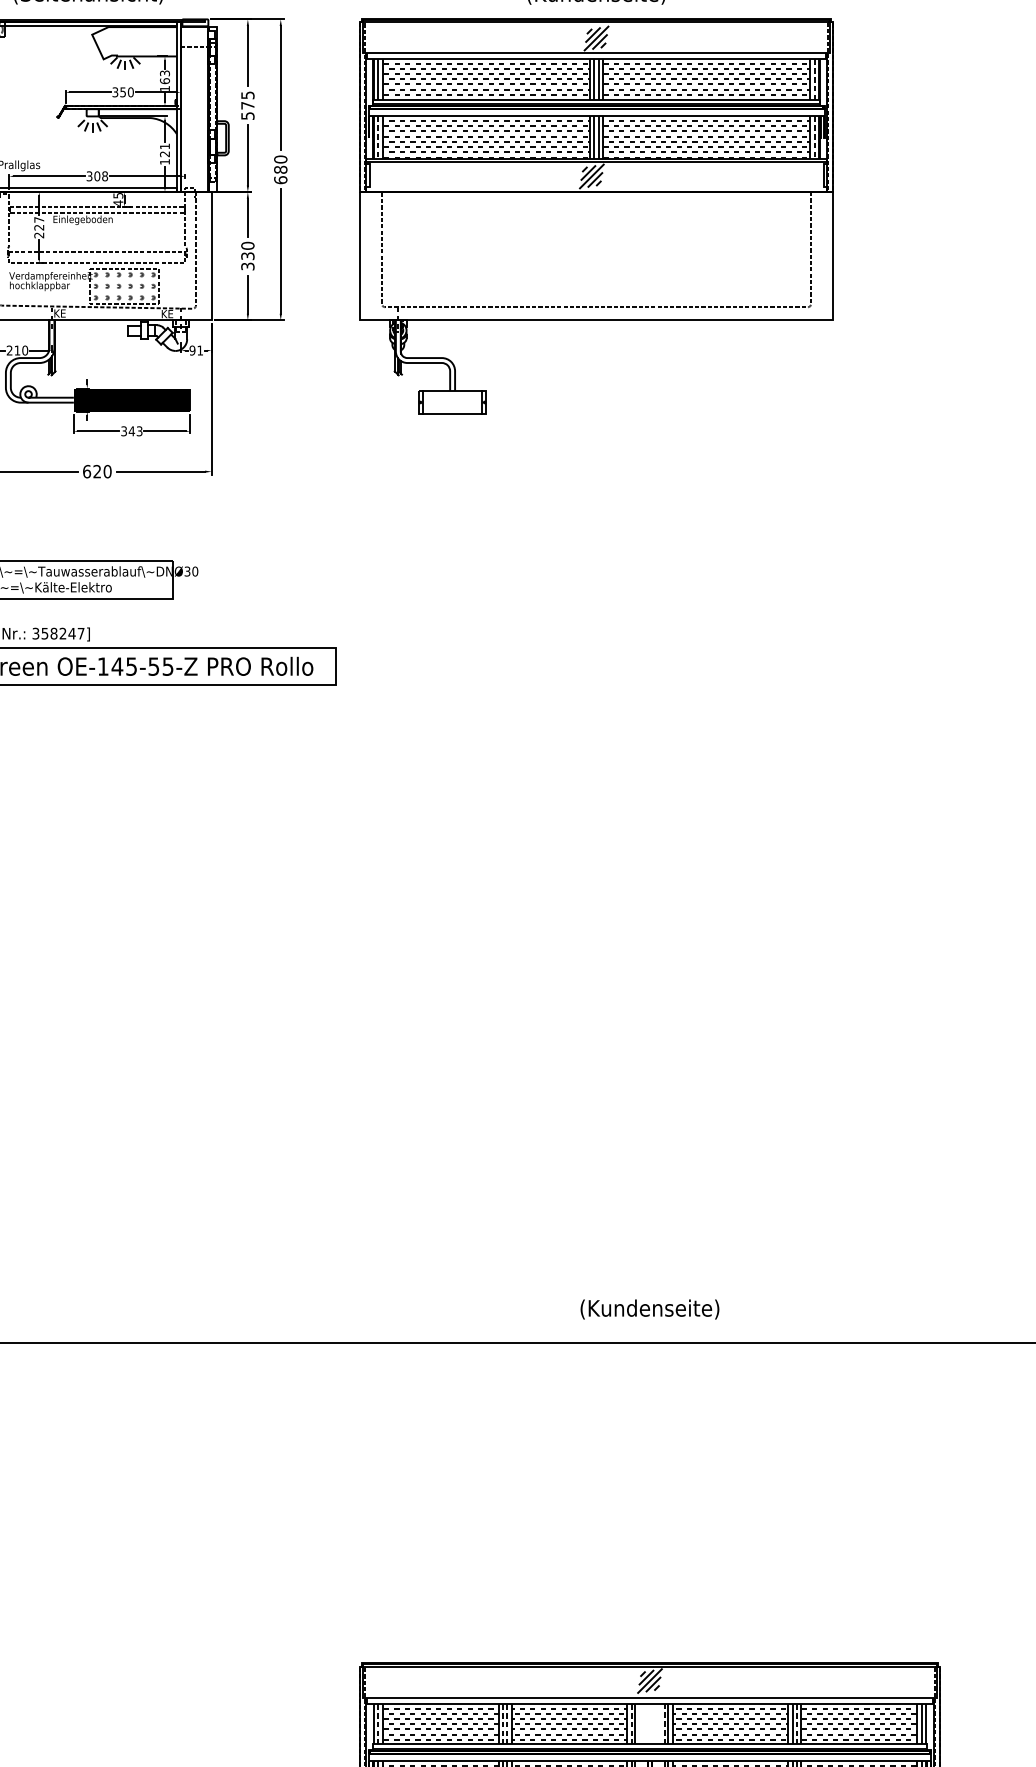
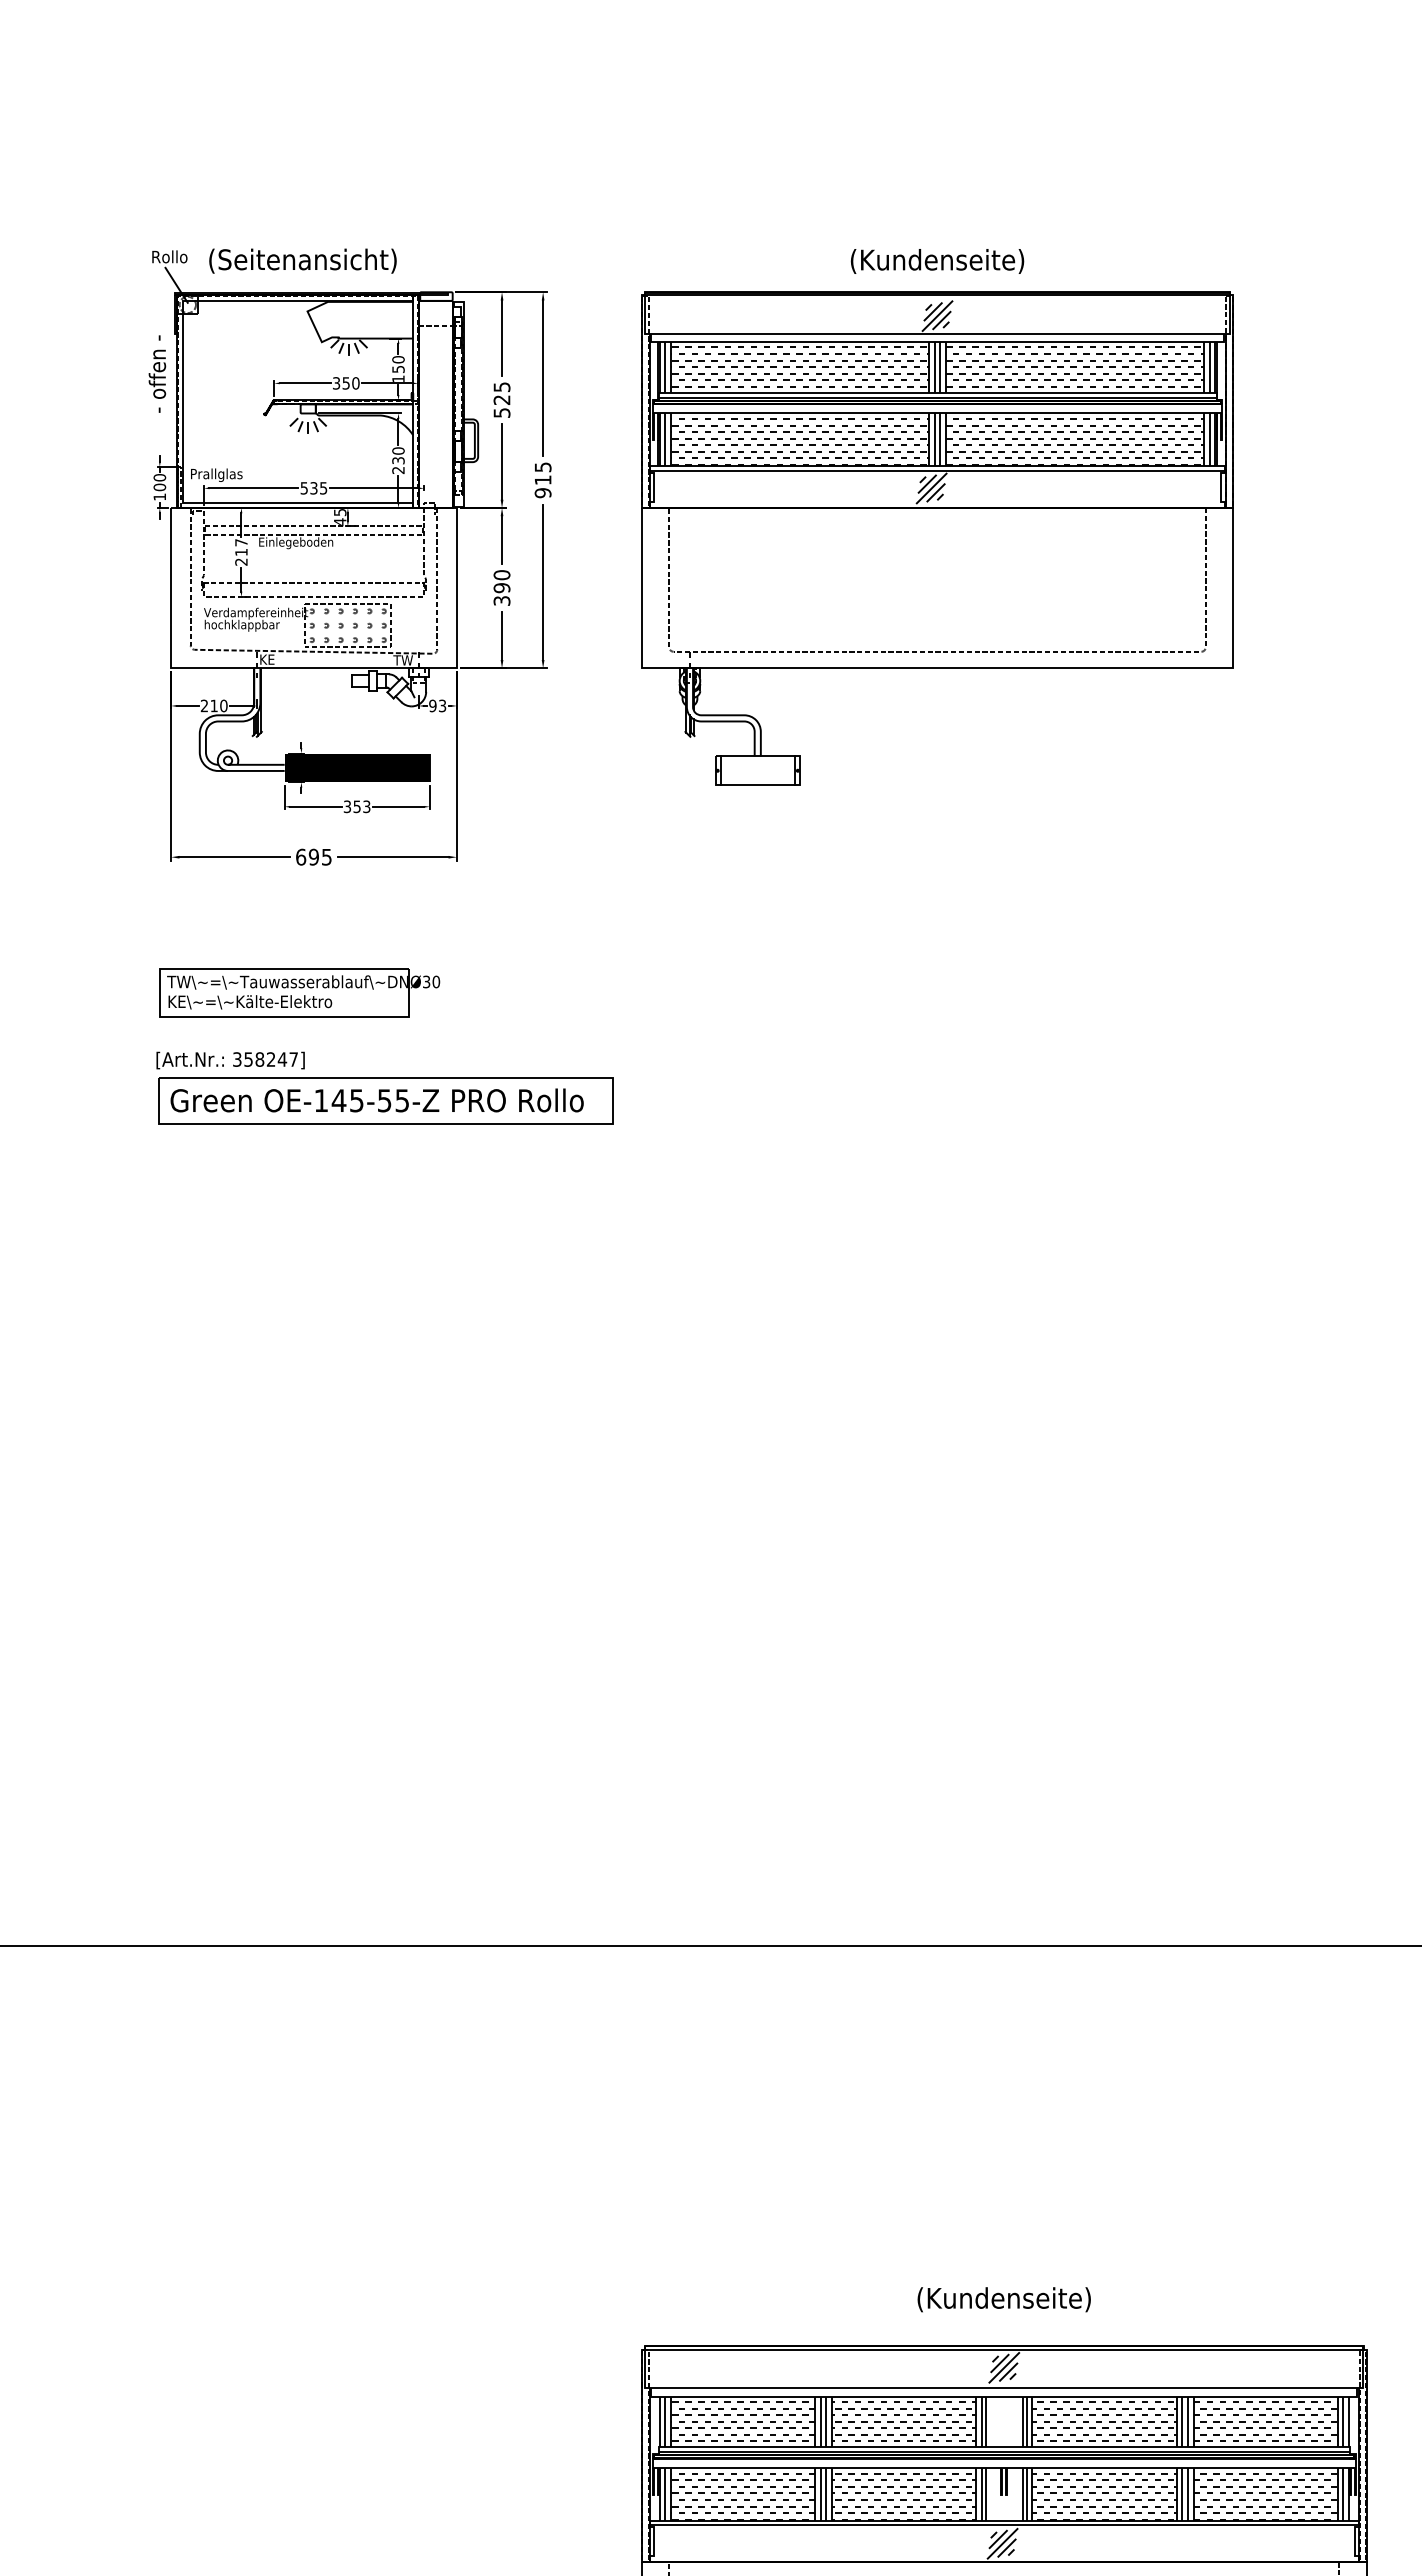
text: (164, 77) -> (398, 364), 163 -> 150
line: (814, 79) -> (1209, 367), dashed -> solid
text: (247, 105) -> (501, 399), 575 -> 525
line: (378, 137) -> (665, 439), dashed -> solid
line: (814, 137) -> (1209, 439), dashed -> solid
text: (164, 154) -> (398, 460), 121 -> 230
text: (280, 170) -> (542, 480), 680 -> 915
text: (97, 176) -> (314, 488), 308 -> 535
text: (39, 227) -> (241, 552), 227 -> 217
text: (247, 256) -> (501, 588), 330 -> 390
text: (168, 314) -> (402, 660), KE -> TW
text: (200, 350) -> (442, 705), 91 -> 93
text: (132, 431) -> (357, 806), 343 -> 353
text: (101, 471) -> (319, 856), 620 -> 695
text: (649, 1309) -> (1003, 2299), moved
line: (378, 1724) -> (665, 2422), dashed -> solid
line: (502, 1724) -> (820, 2422), dashed -> solid
line: (507, 1724) -> (826, 2422), dashed -> solid
line: (631, 1724) -> (981, 2422), dashed -> solid
line: (664, 1724) -> (1022, 2421), dashed -> solid
line: (796, 1724) -> (1187, 2422), dashed -> solid

